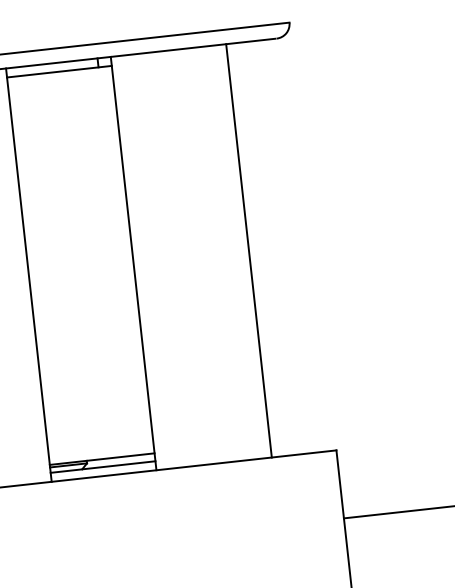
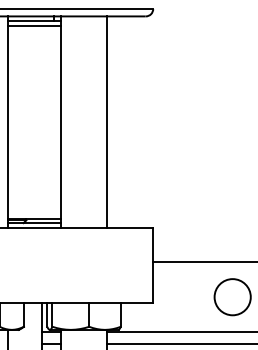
line: (60, 80) -> (34, 25), added
line: (249, 249) -> (107, 121), moved

